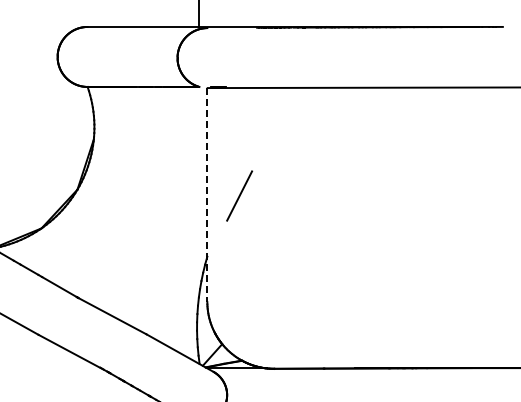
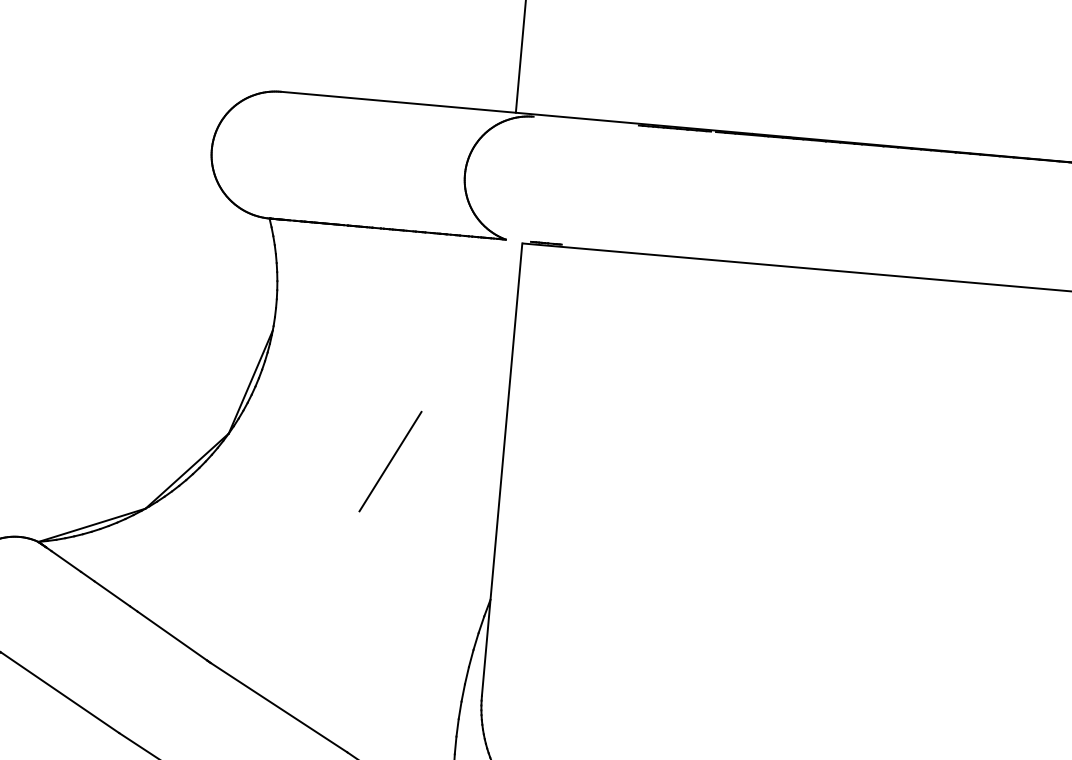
line: (207, 195) -> (502, 470), dashed -> solid
line: (239, 195) -> (390, 460), moved

